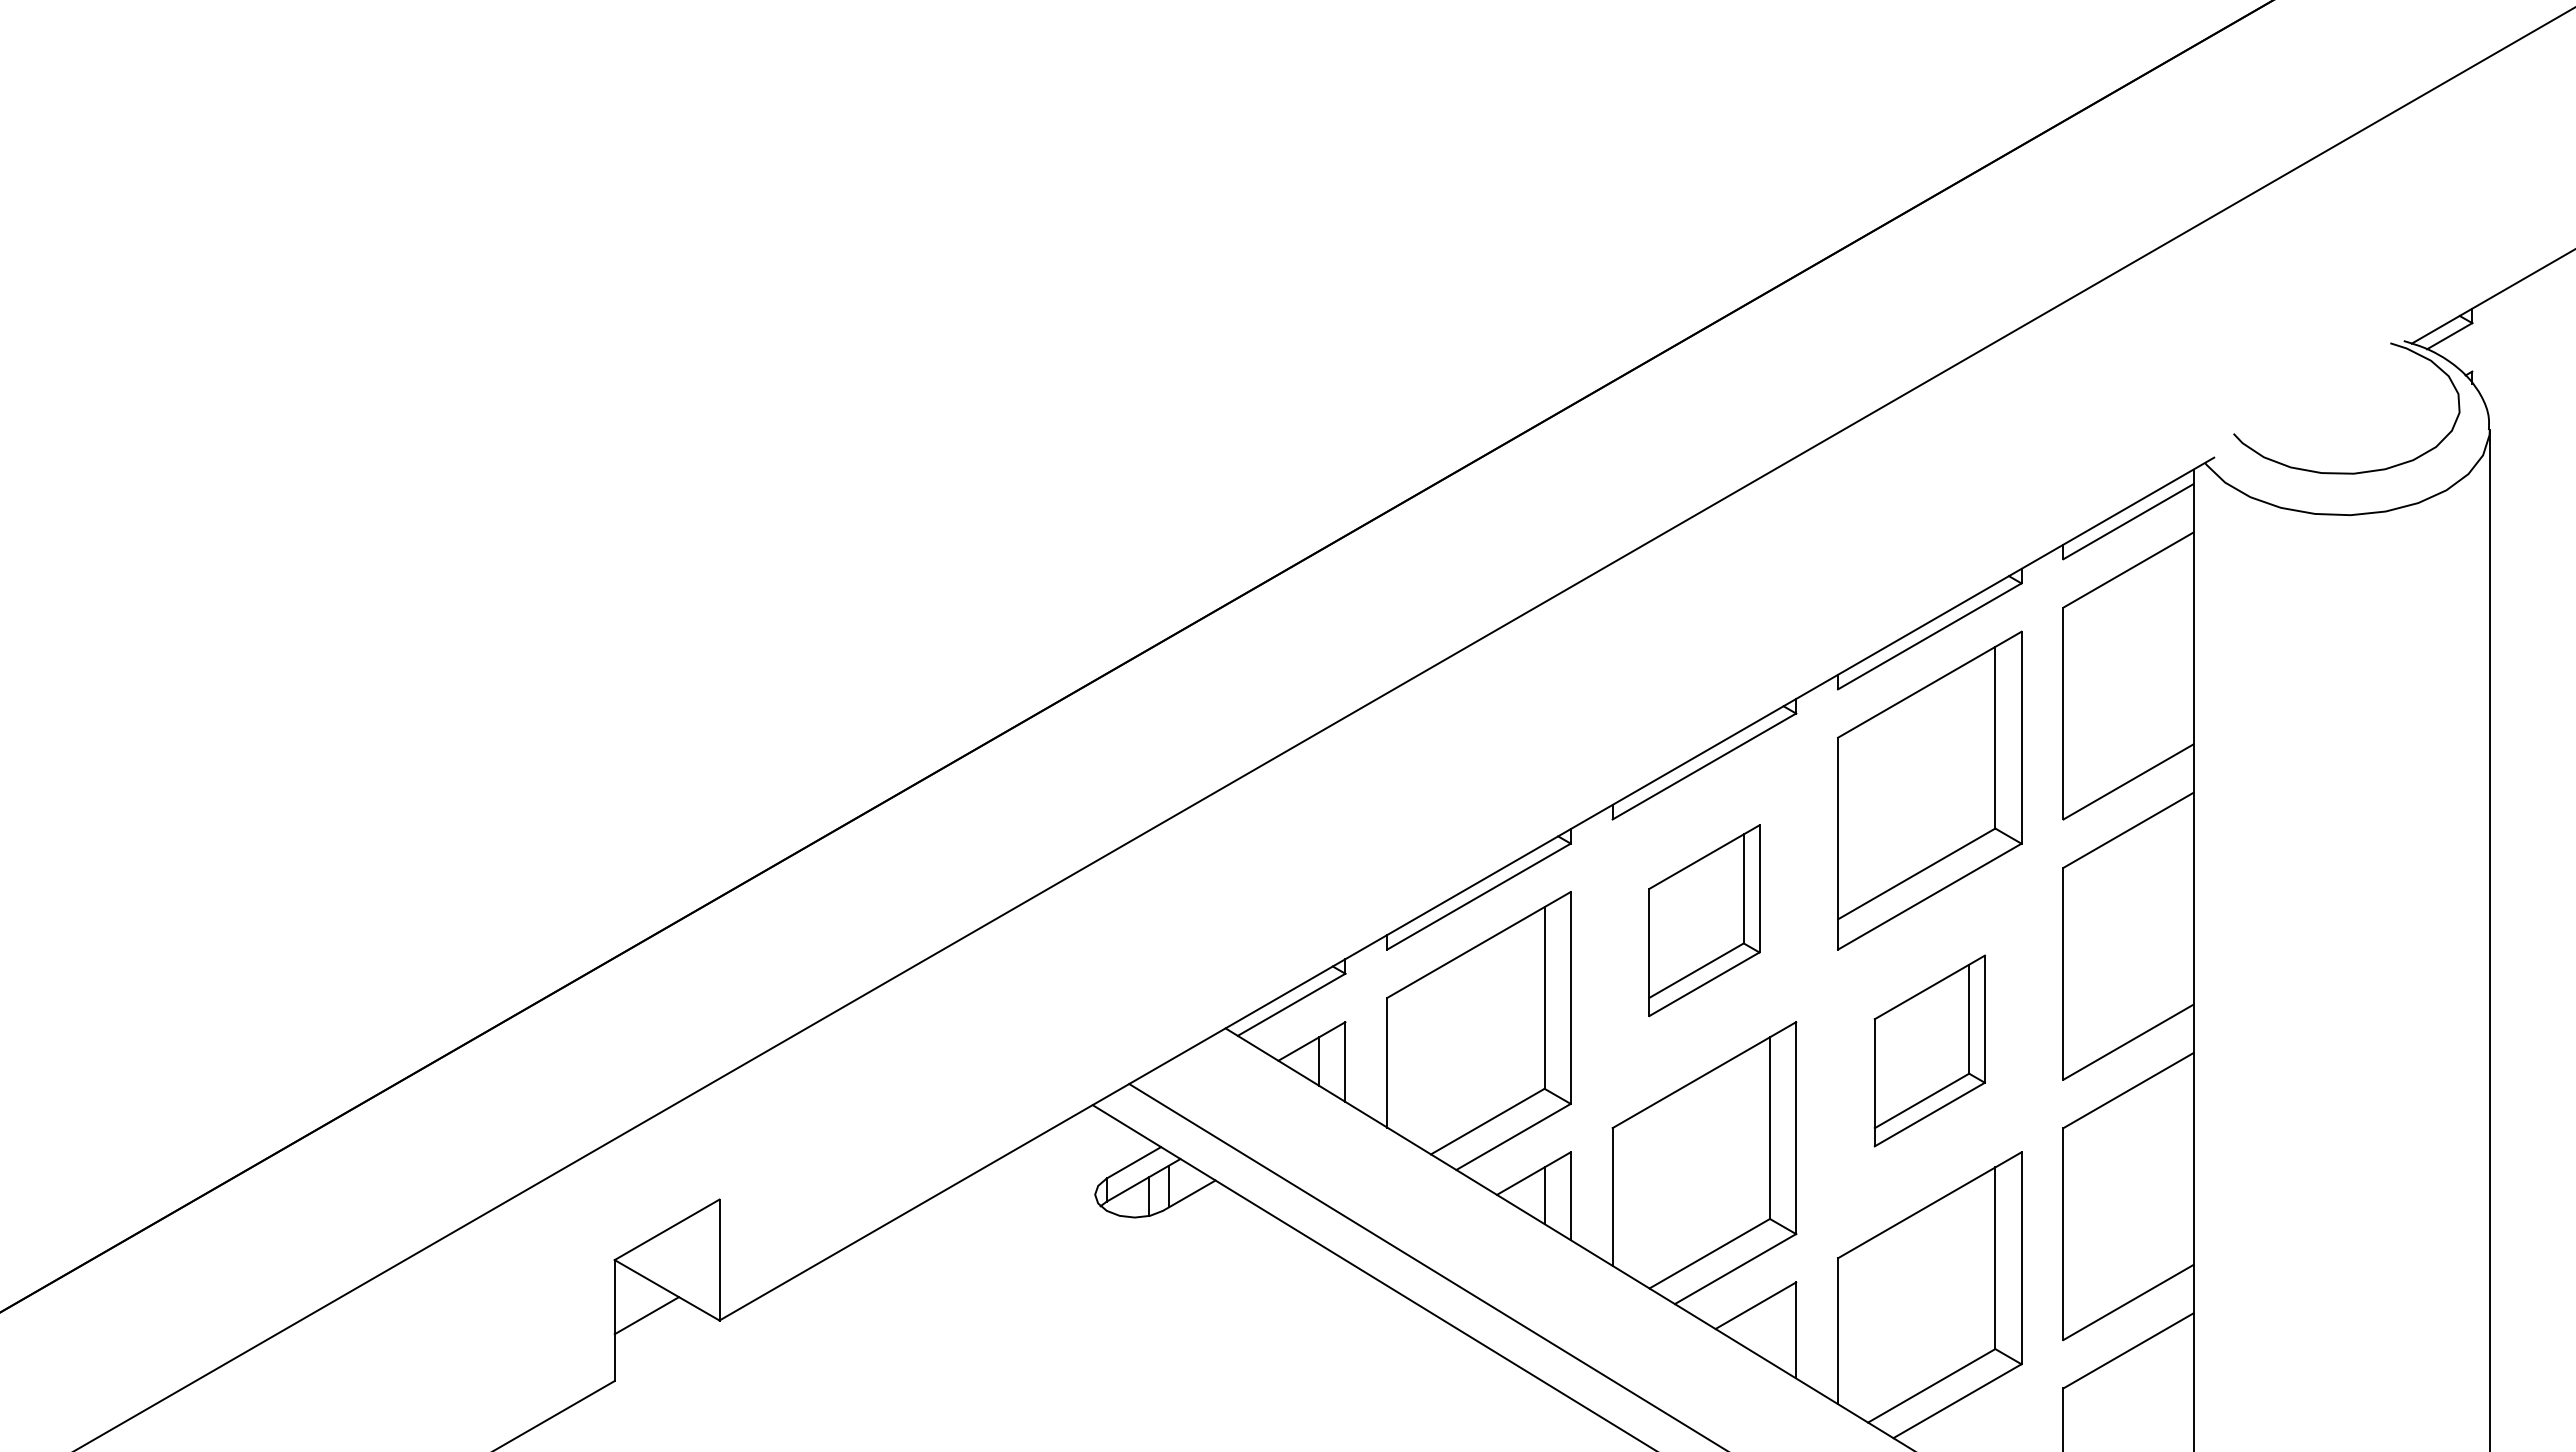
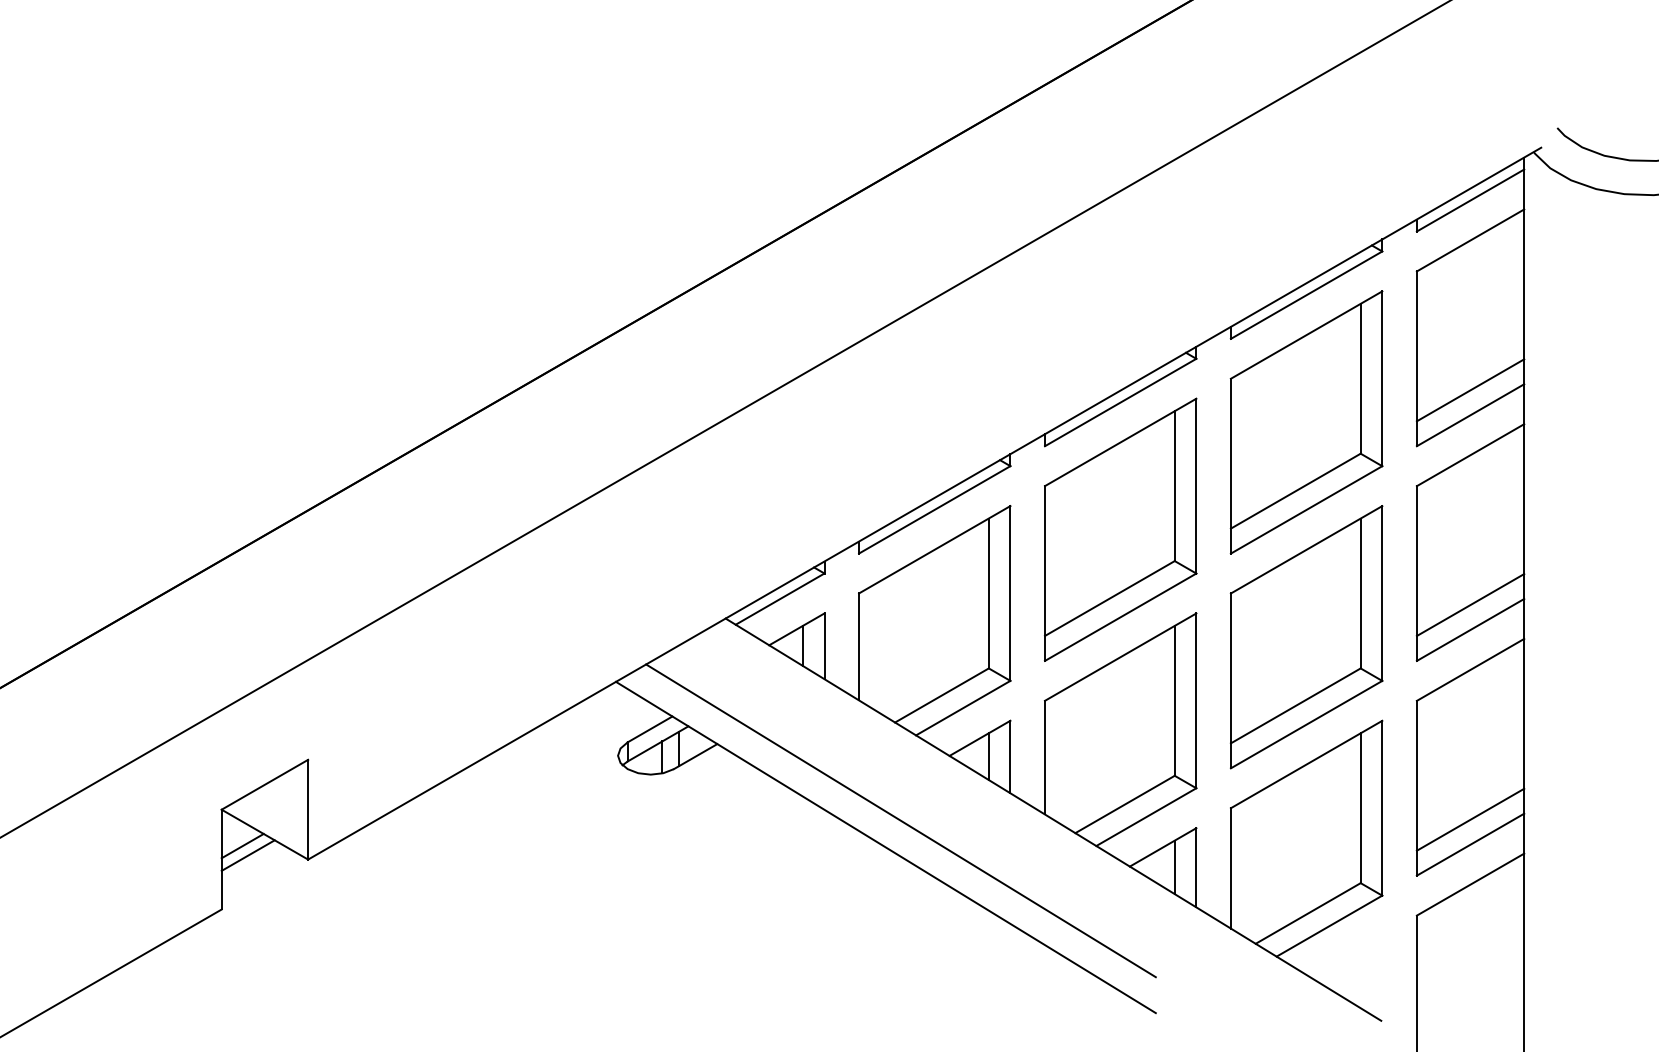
line: (2128, 751) -> (1470, 390), added
part: (1704, 920) -> (1120, 529), size x1.67
line: (2128, 1011) -> (1470, 604), added
part: (1929, 1050) -> (1306, 636), size x1.67
line: (2128, 1271) -> (1470, 819), added
line: (639, 1303) -> (242, 845), added
line: (1769, 1329) -> (1174, 866), added

